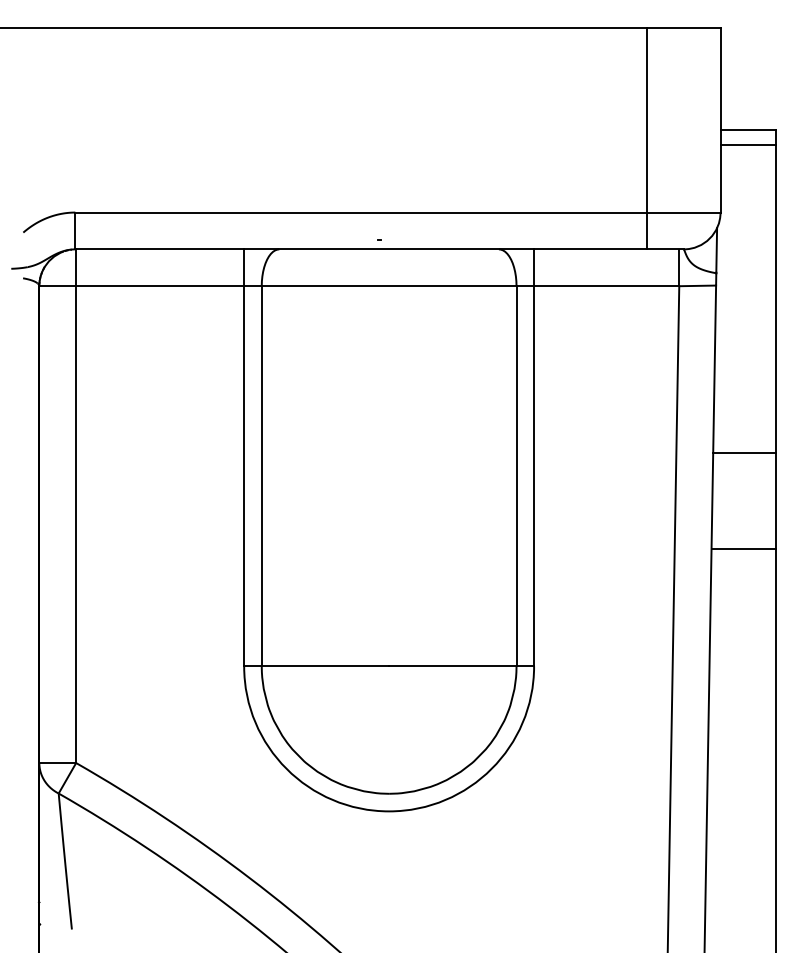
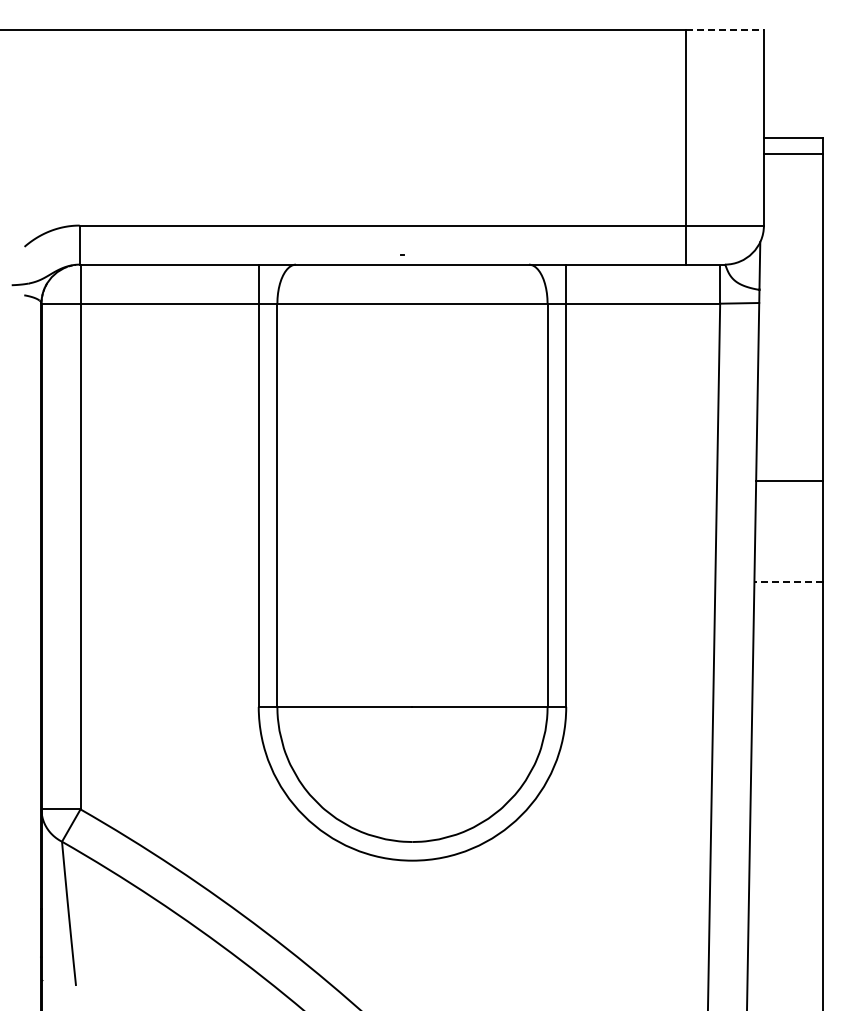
line: (684, 28) -> (725, 30), solid -> dashed
line: (742, 549) -> (787, 582), solid -> dashed

